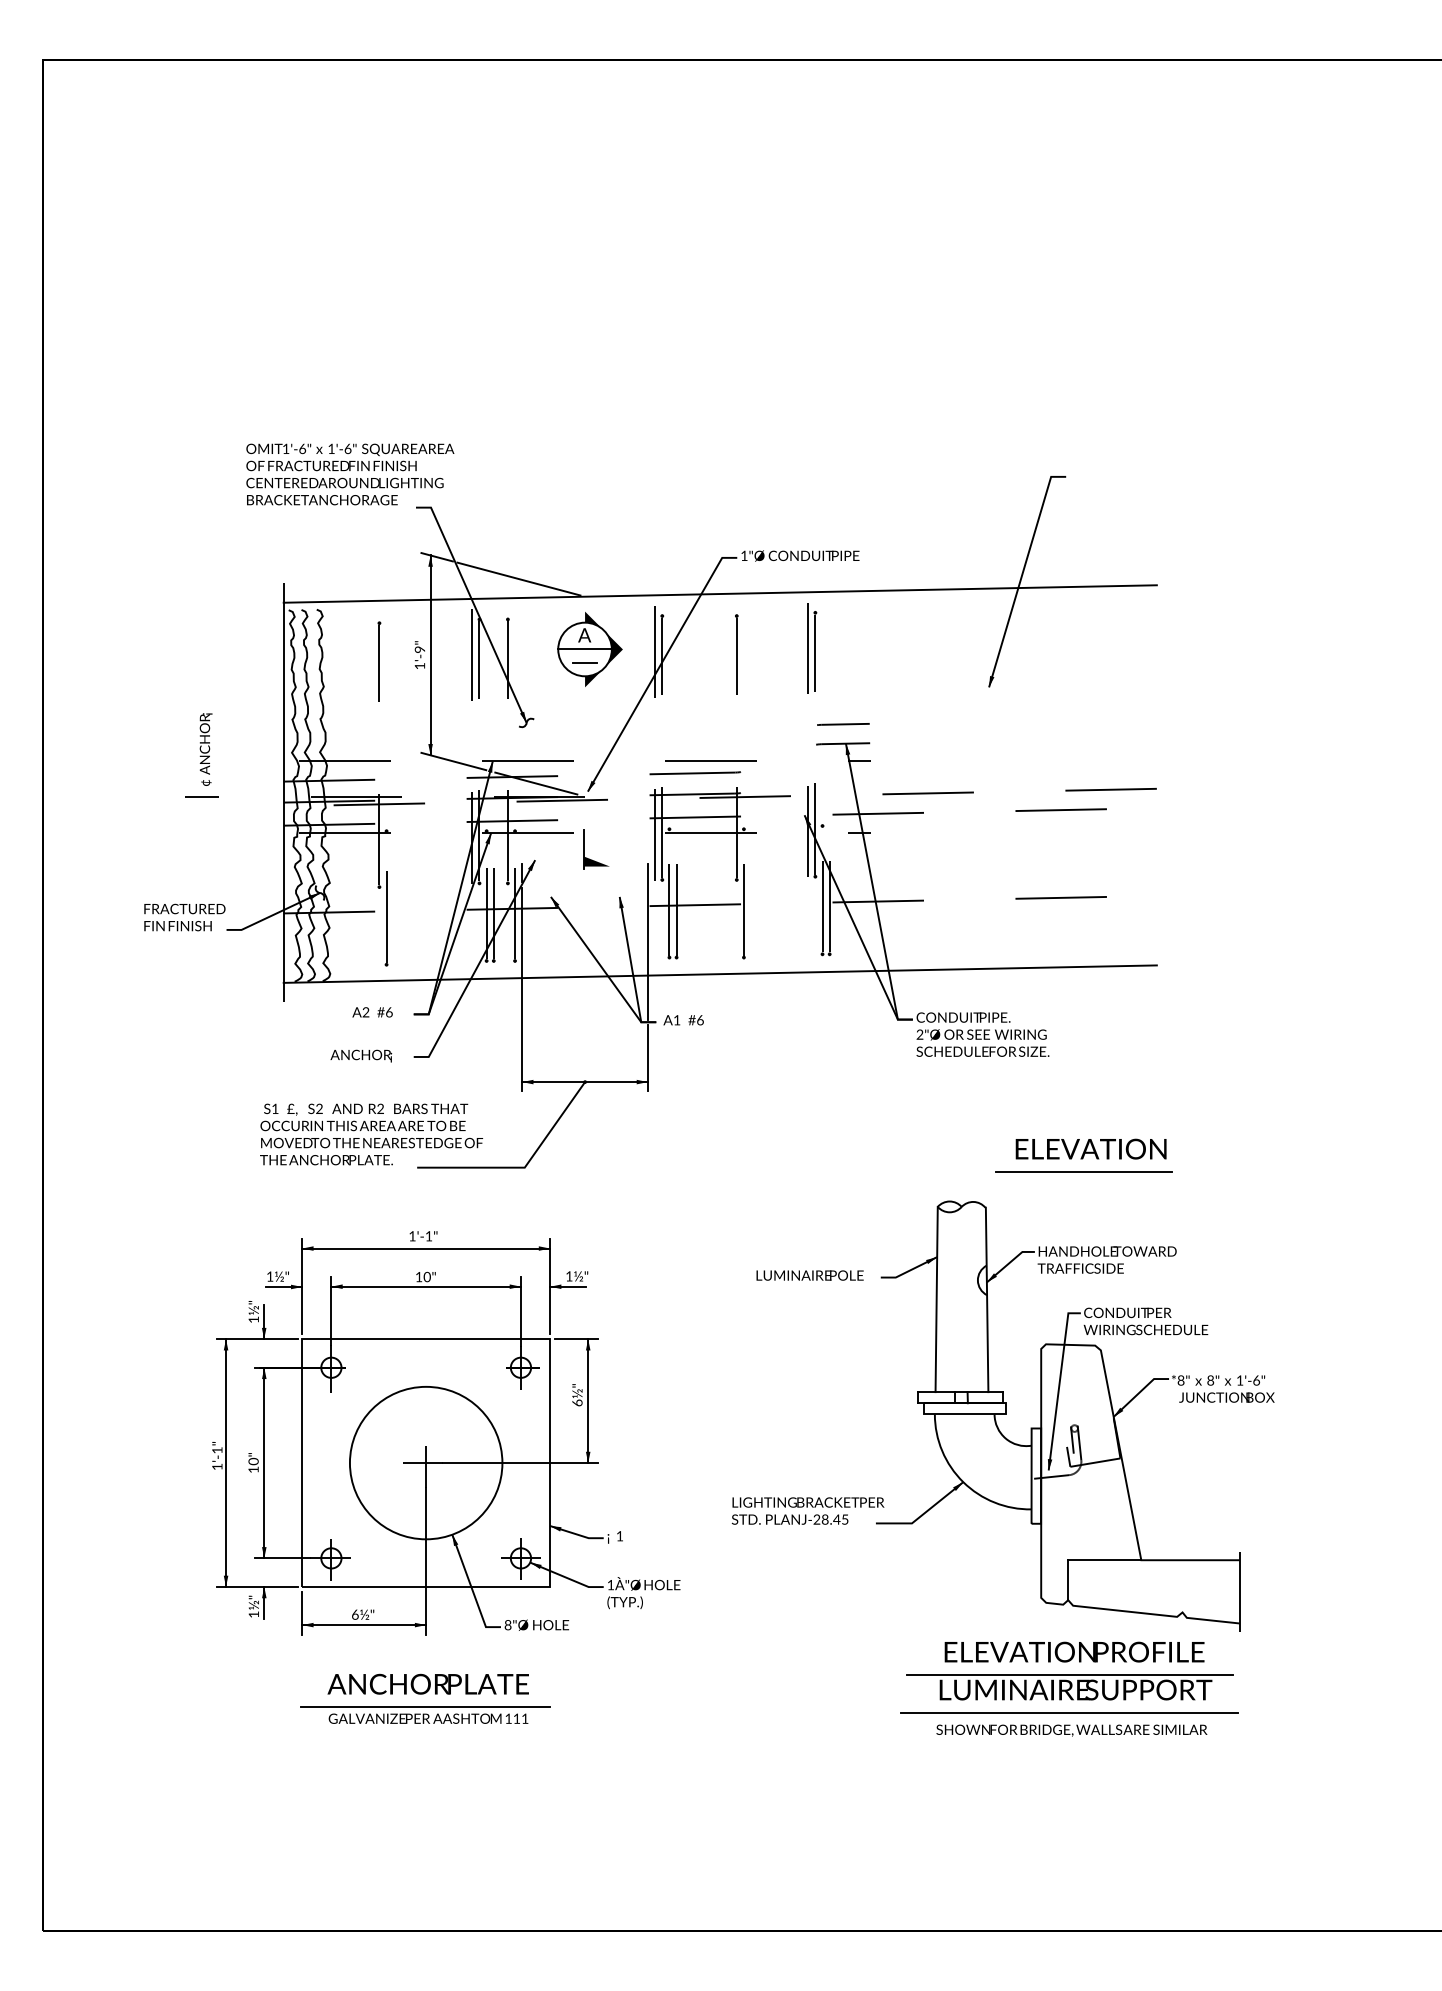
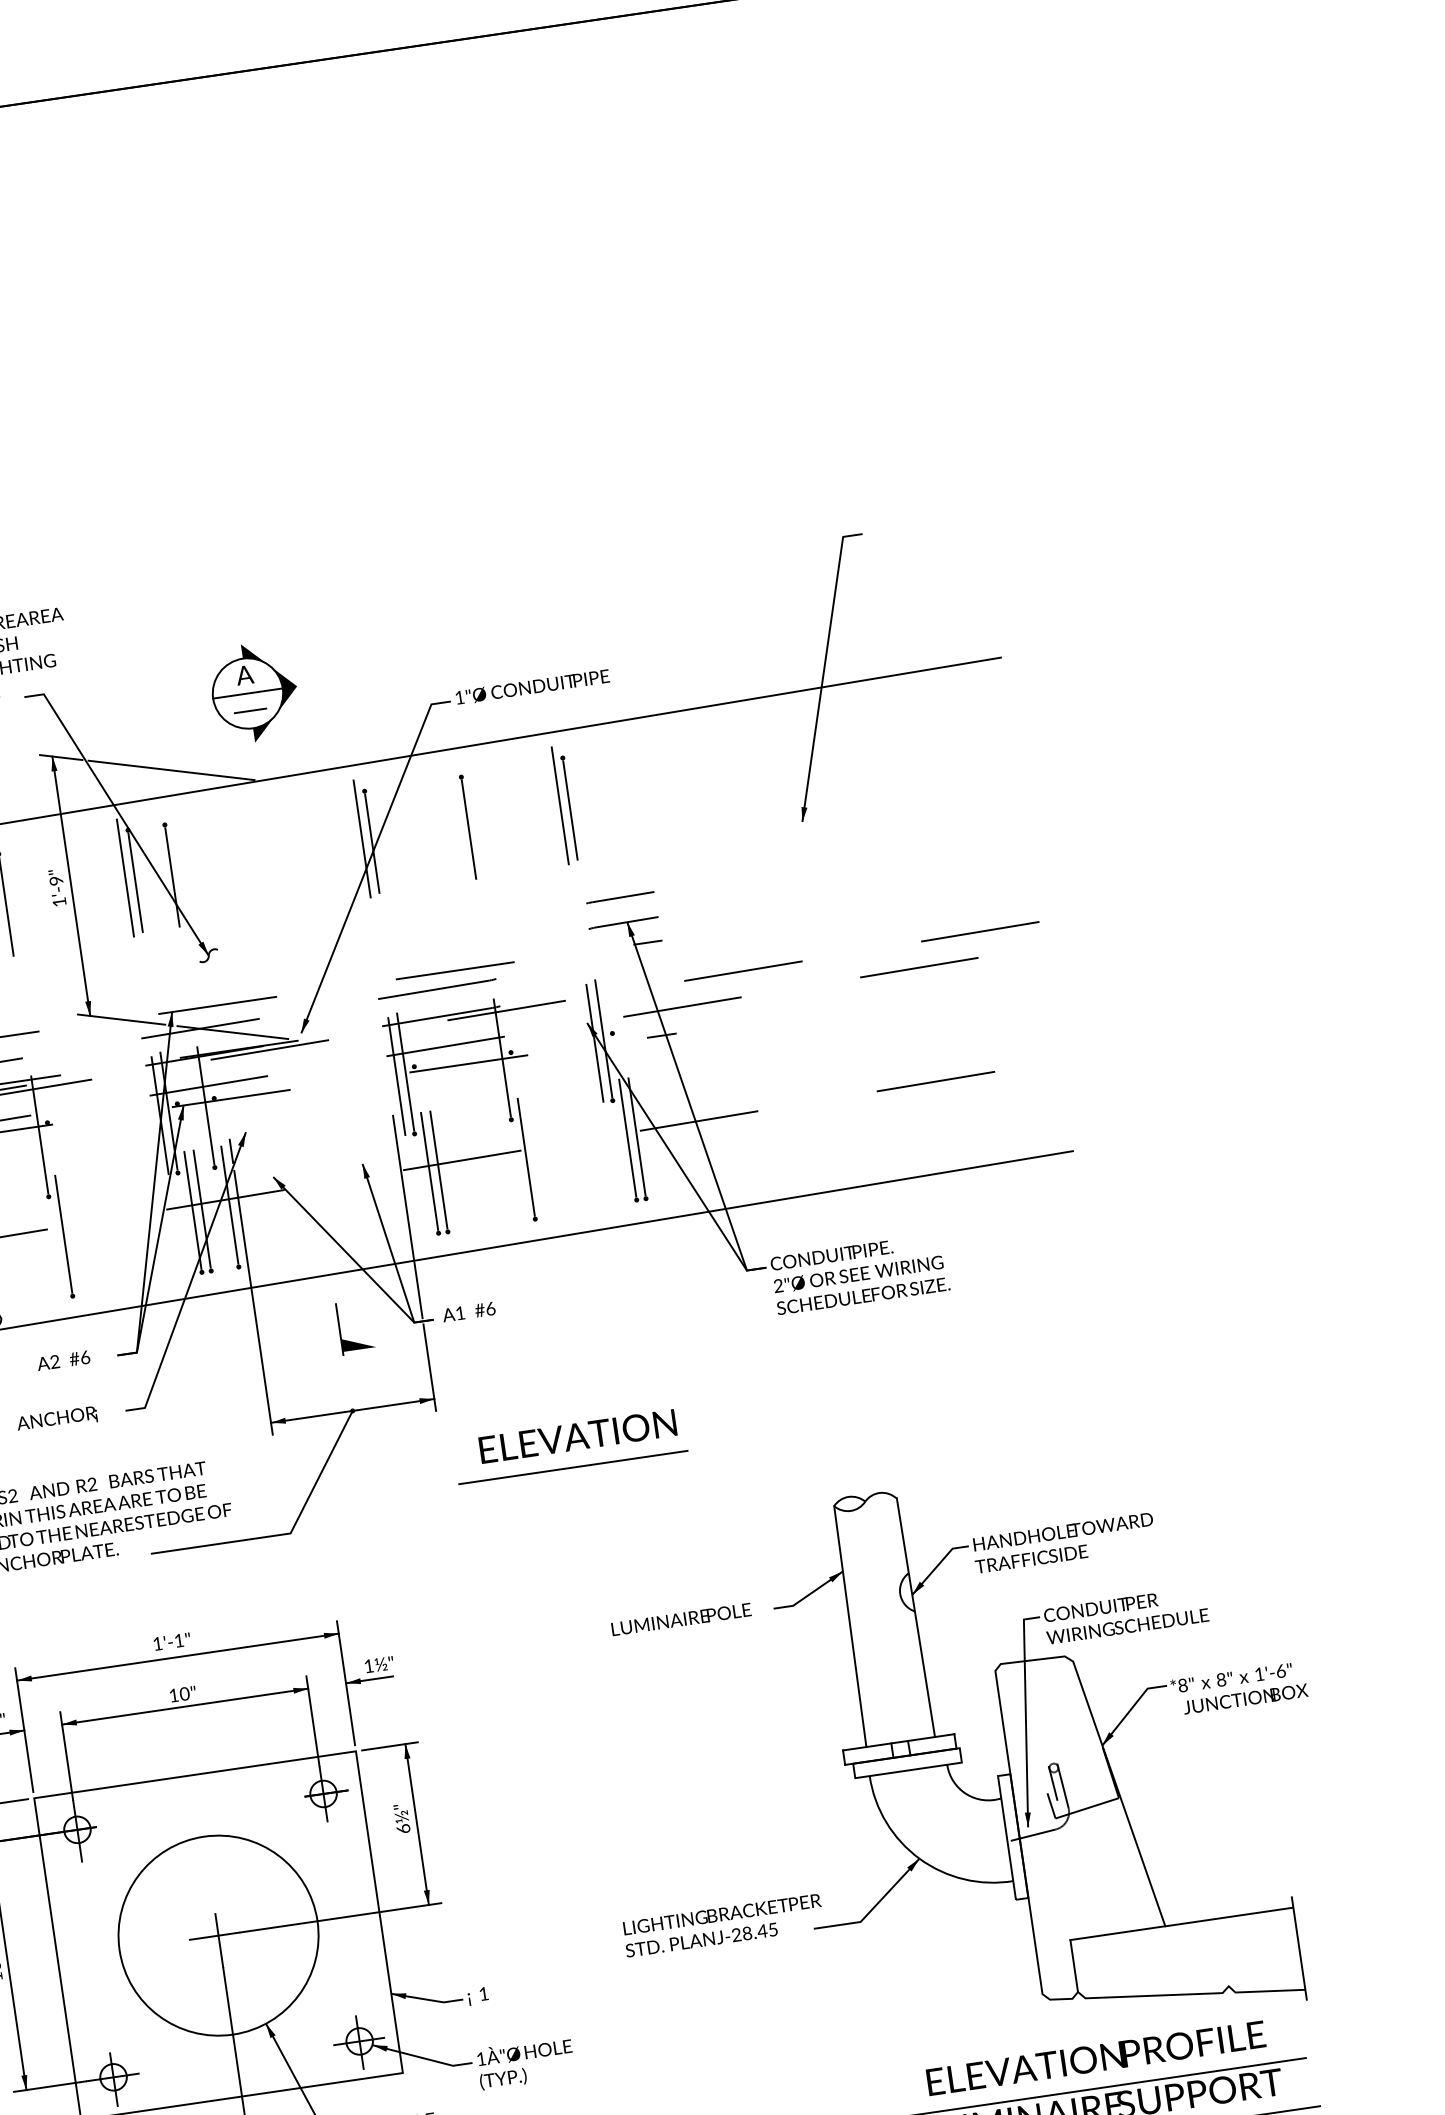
part: (589, 649) -> (253, 692), moved
part: (592, 859) -> (352, 1341), moved
part: (1083, 1155) -> (569, 1446), moved

